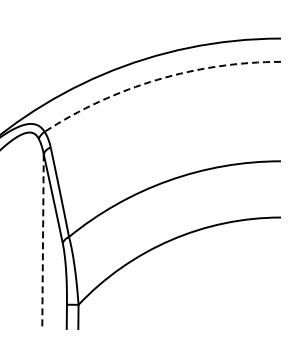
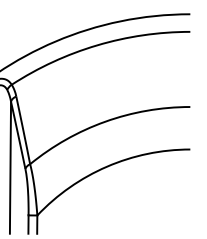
arc: (157, 79) -> (97, 45), dashed -> solid
line: (43, 242) -> (10, 168), dashed -> solid

